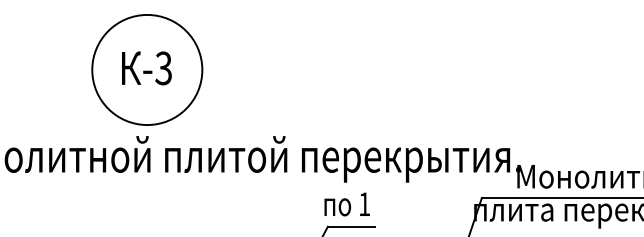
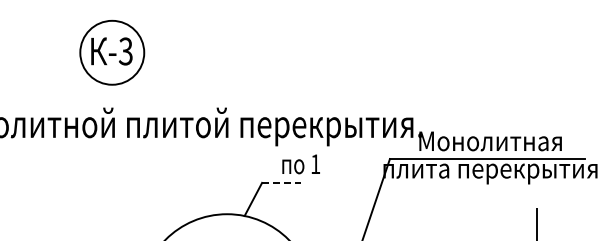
circle: (146, 69) -> (111, 52), size x0.7
text: (346, 204) -> (300, 164), moved
line: (352, 226) -> (282, 182), solid -> dashed

